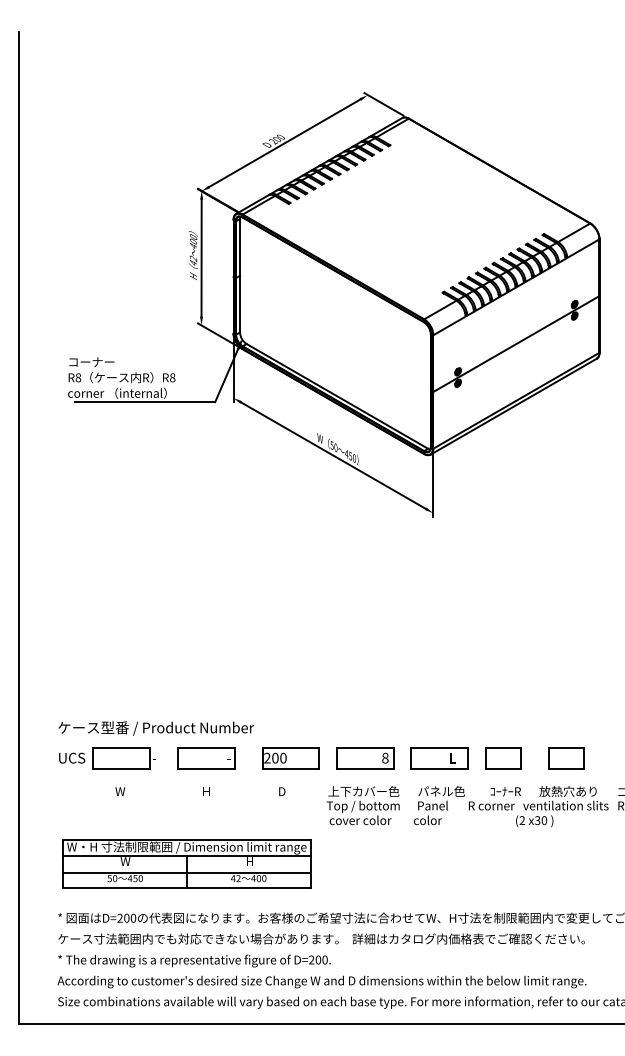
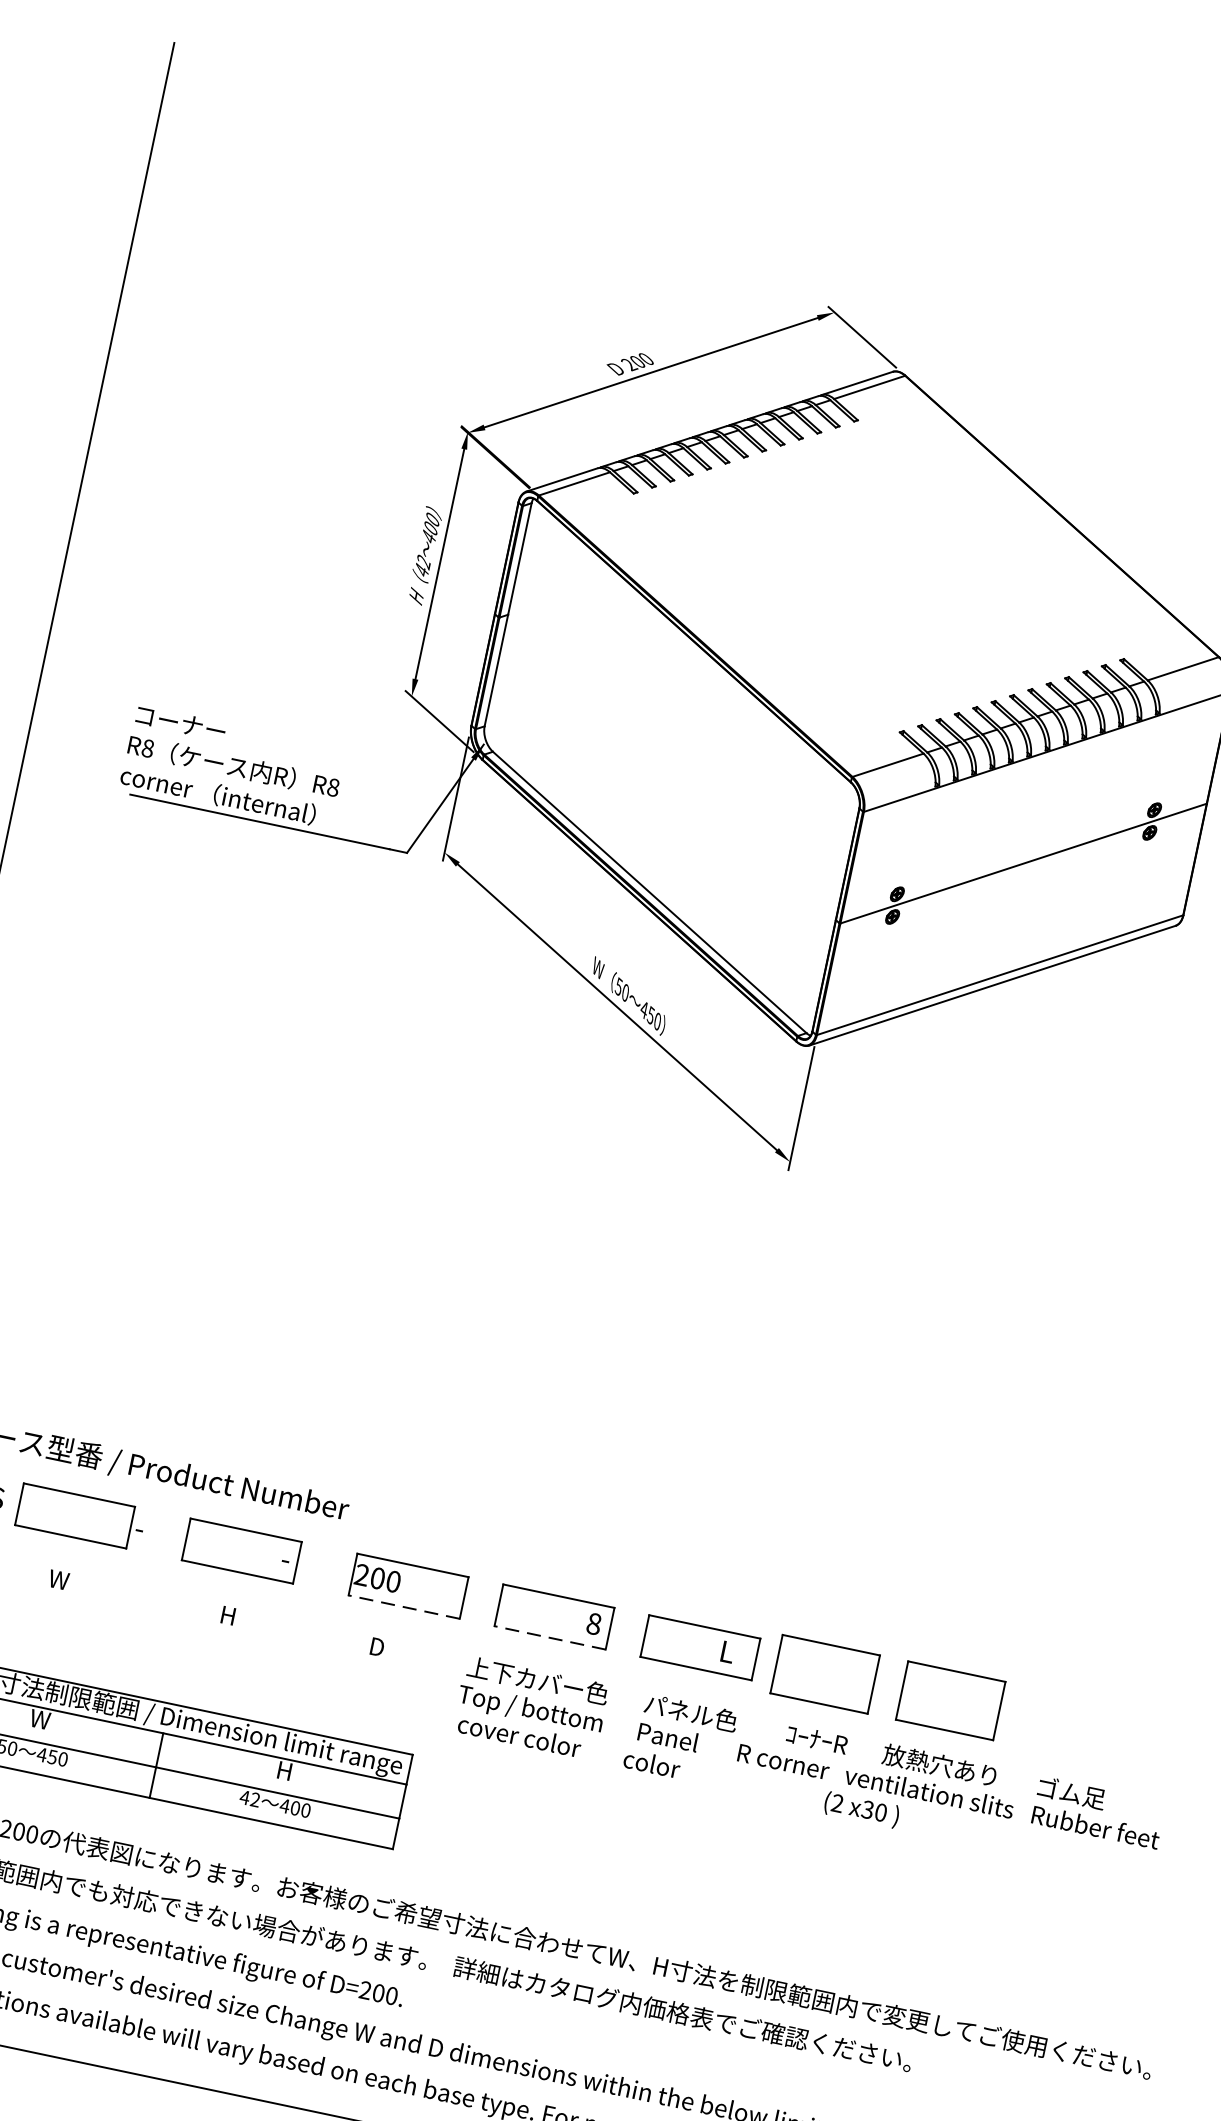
part: (503, 758) -> (826, 1673), size x1.4
part: (566, 758) -> (950, 1699), size x1.4
line: (290, 769) -> (402, 1606), solid -> dashed
line: (364, 769) -> (548, 1637), solid -> dashed

